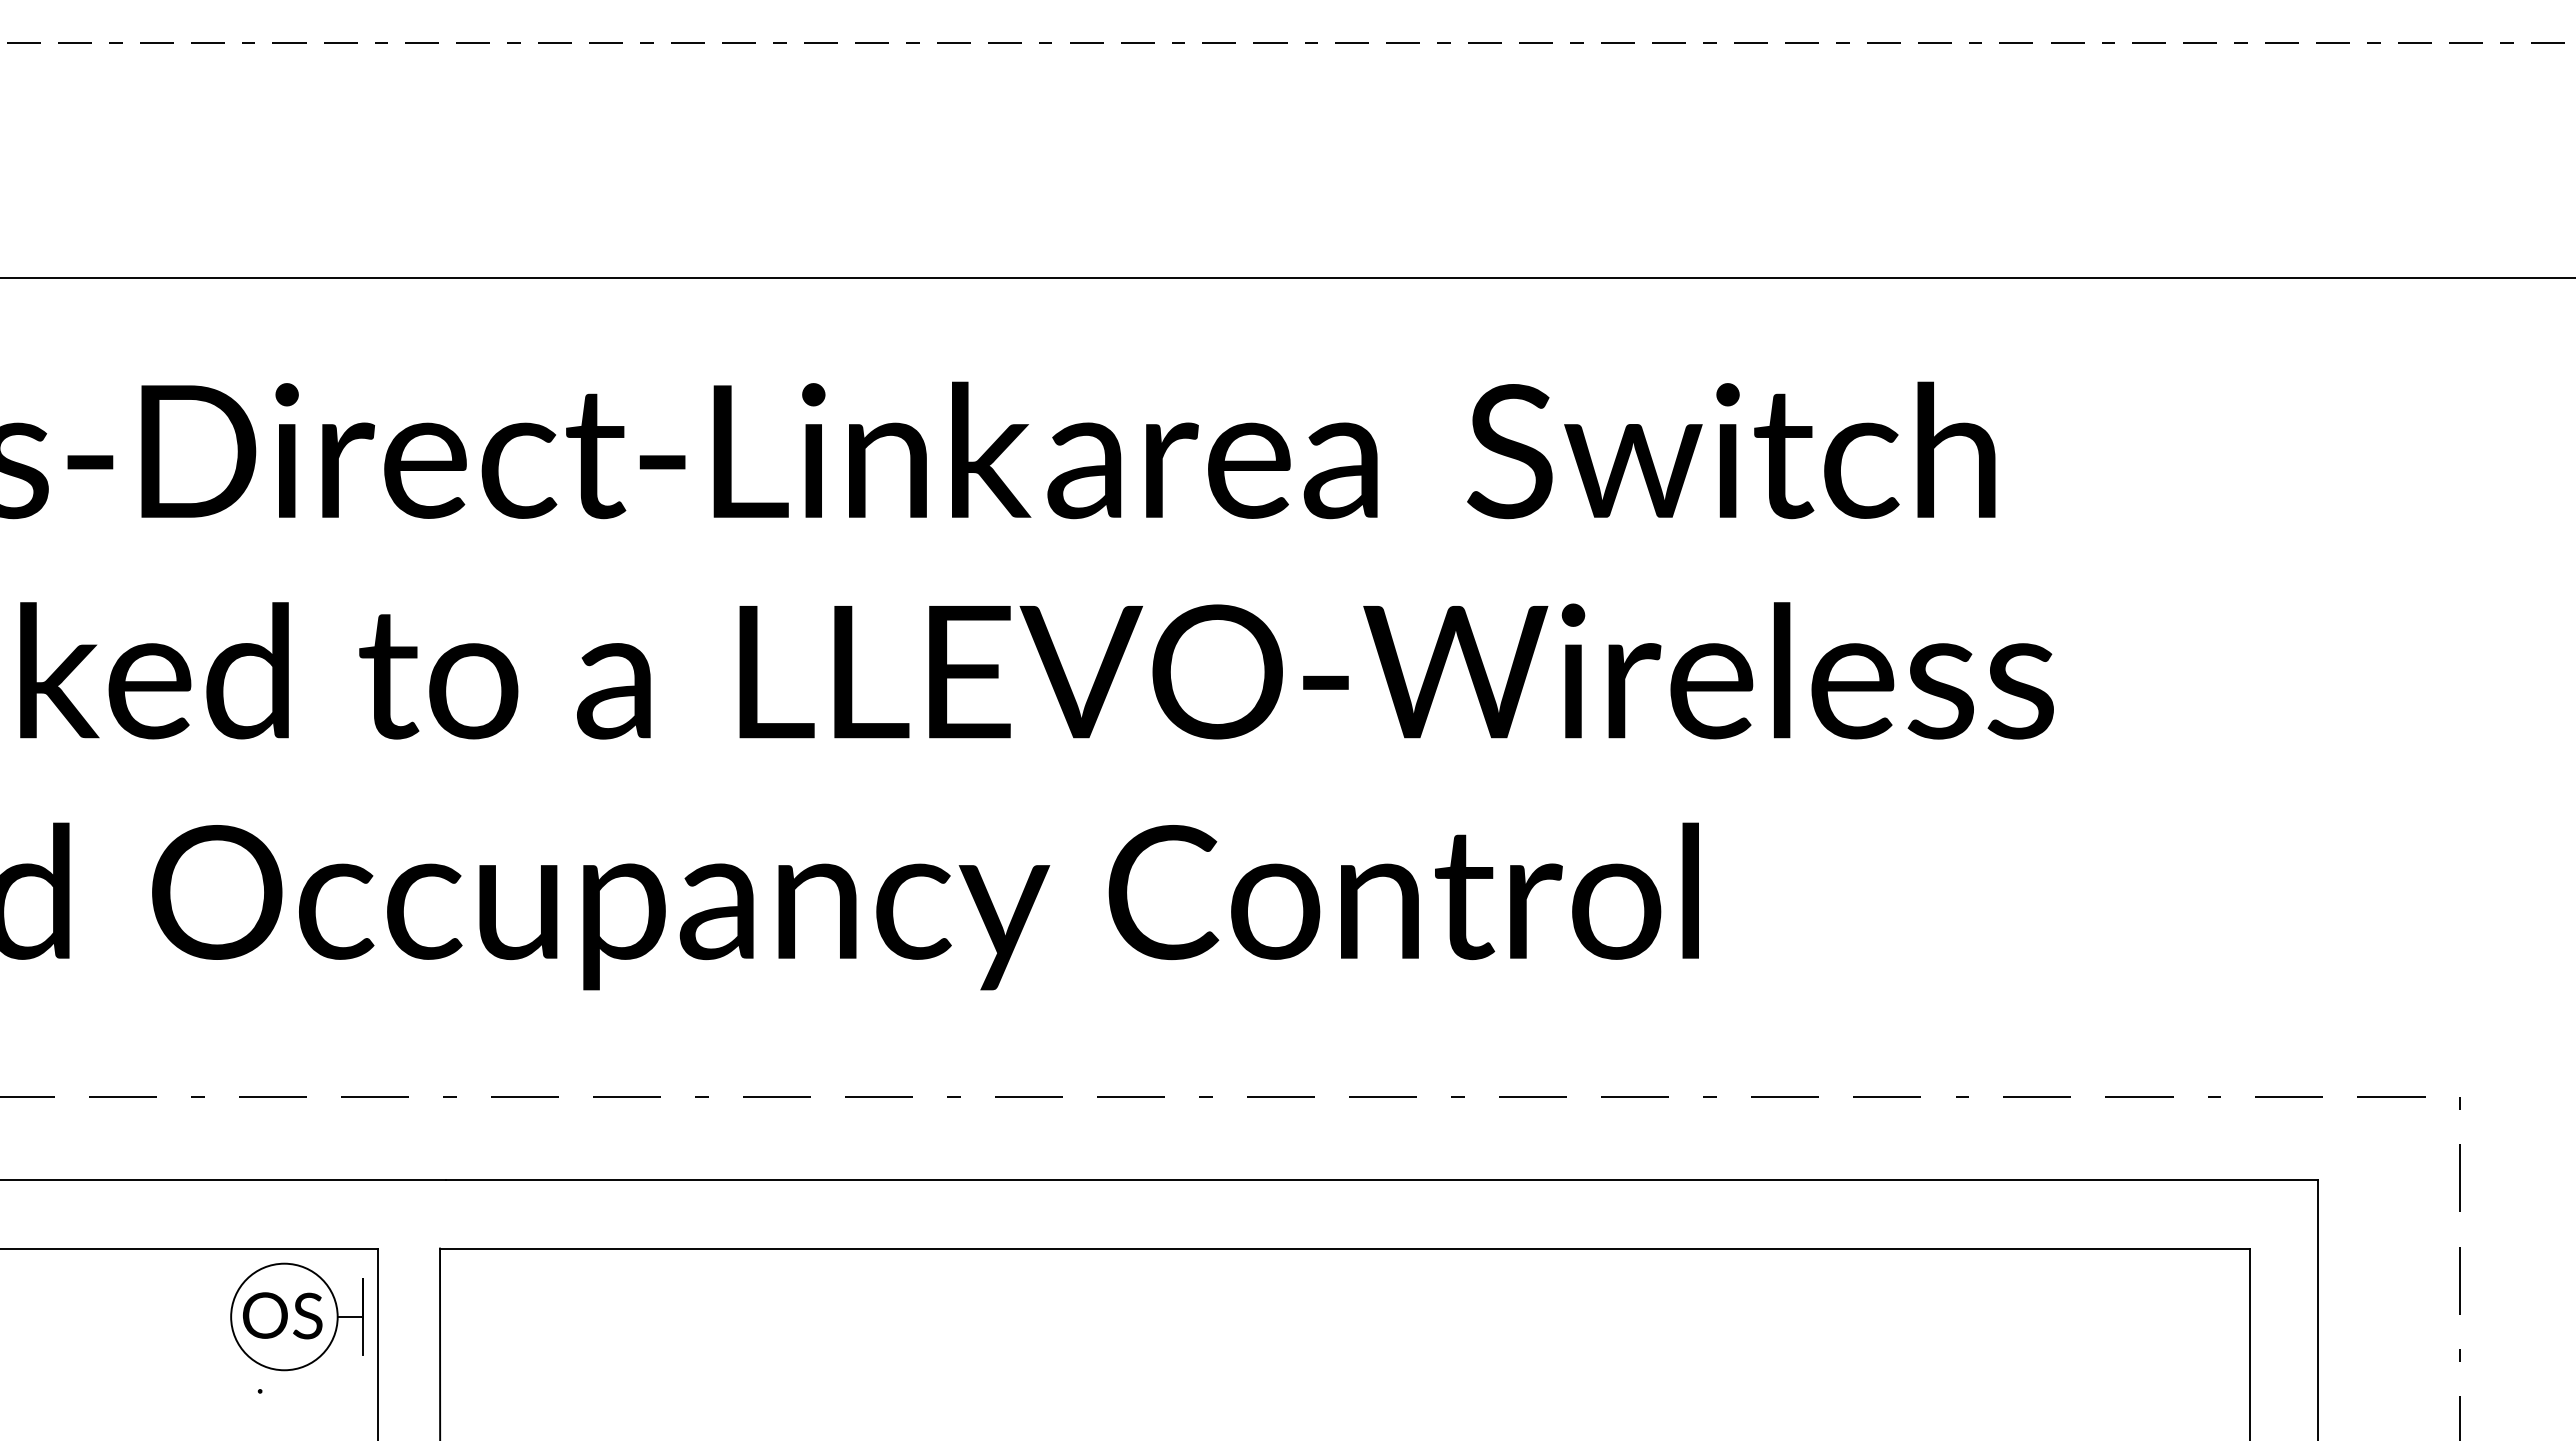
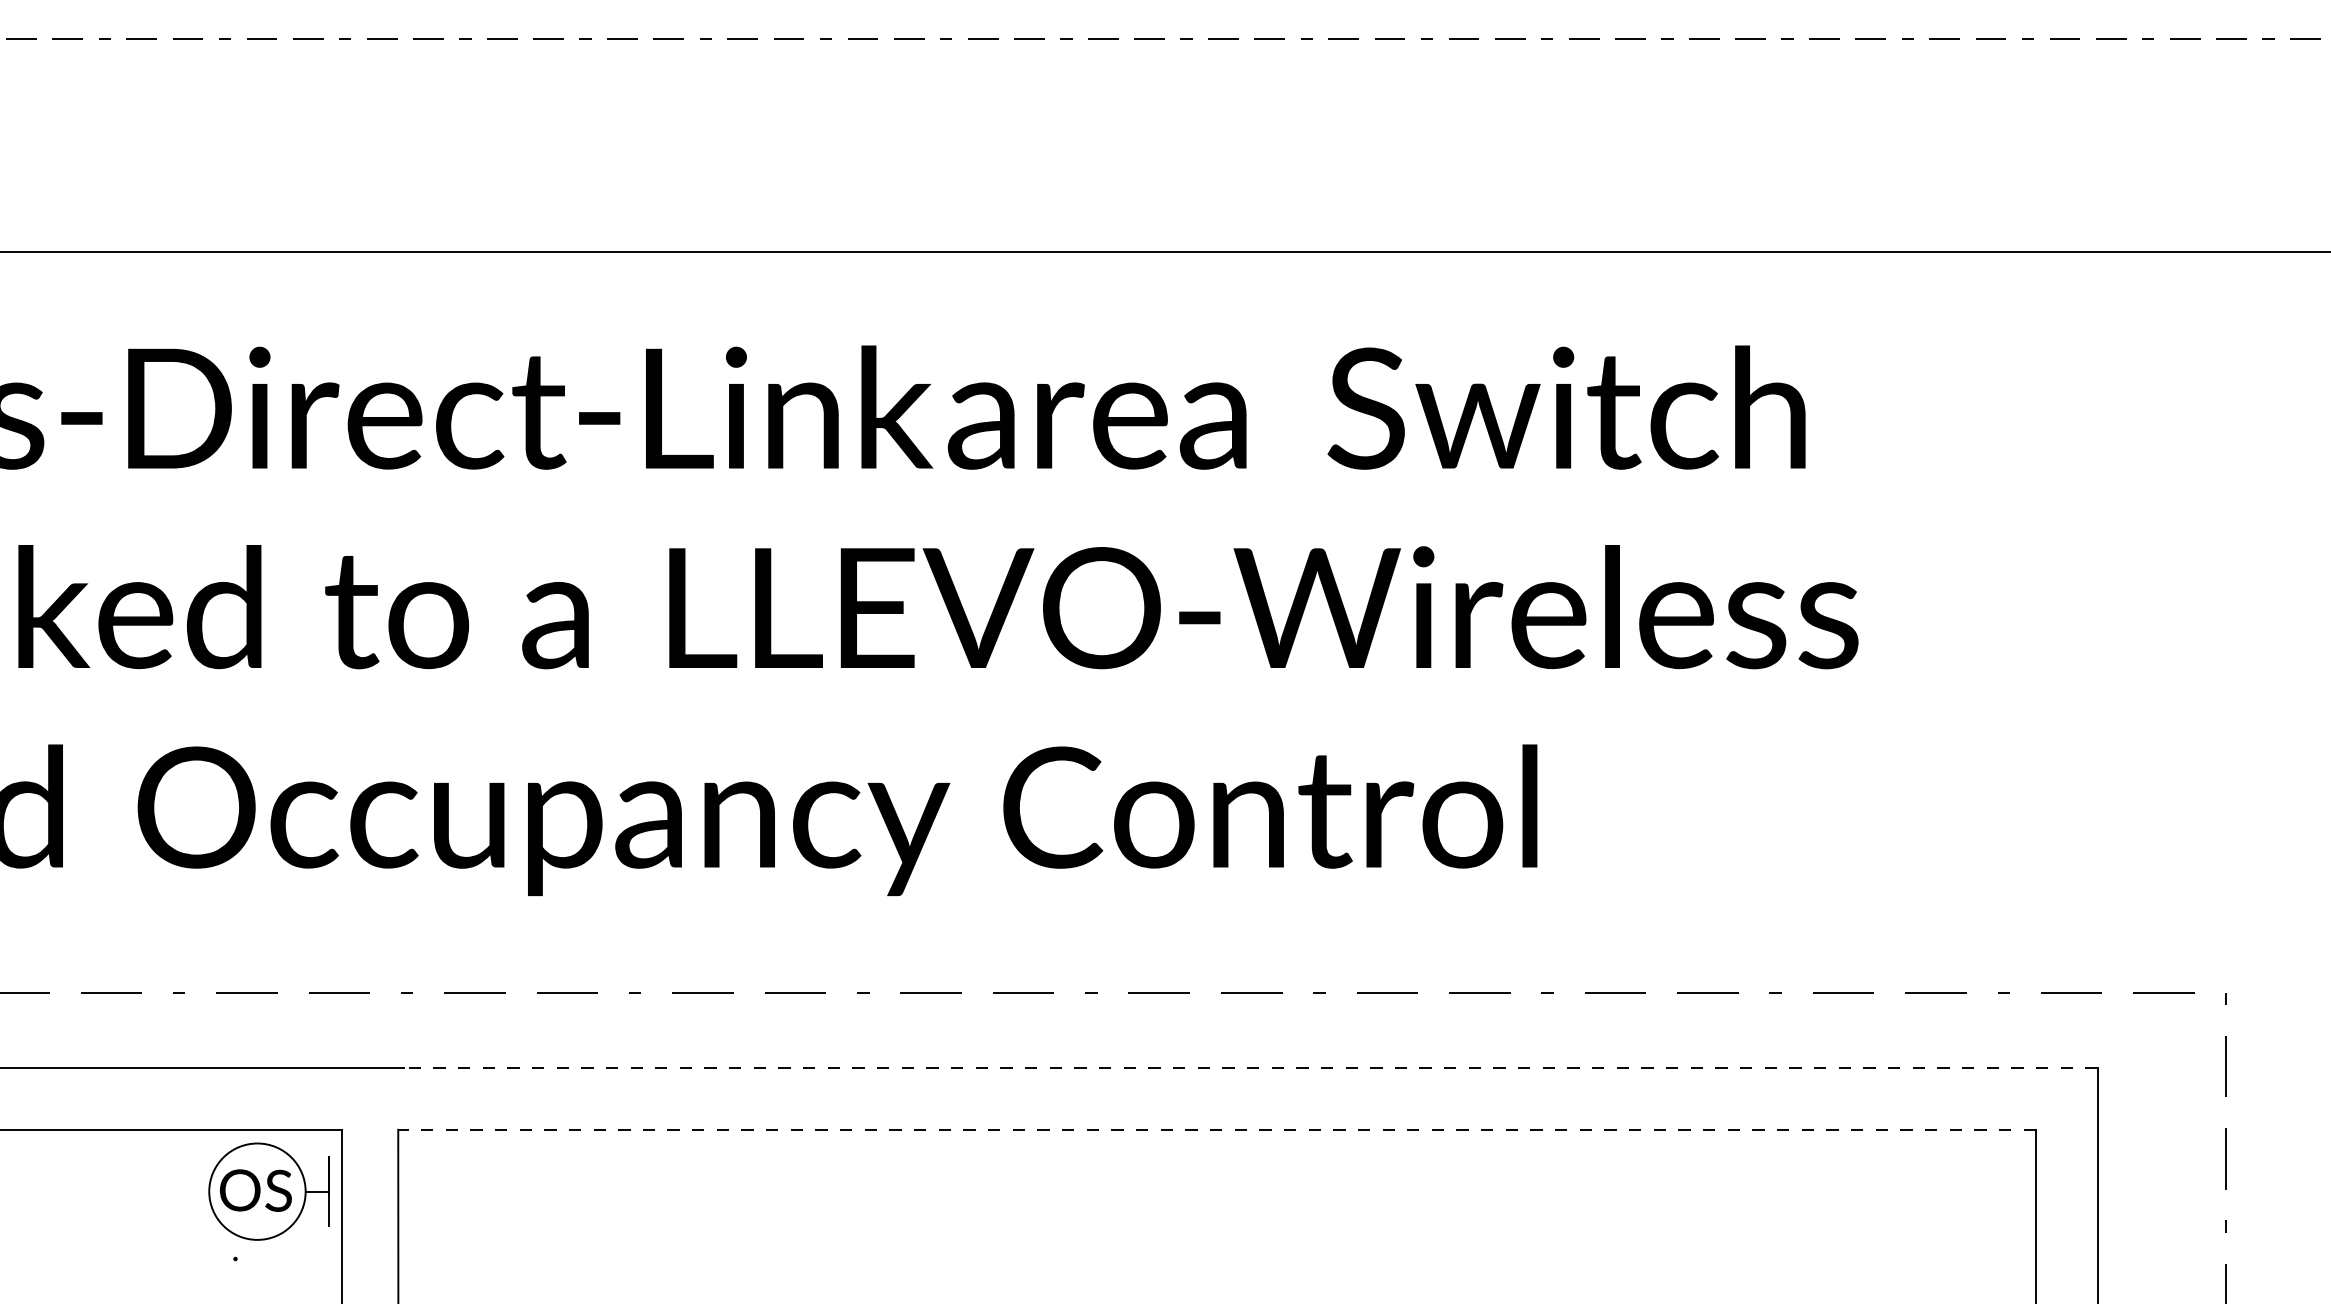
line: (1381, 1180) -> (1250, 1068), solid -> dashed
line: (1344, 1248) -> (1216, 1129), solid -> dashed

